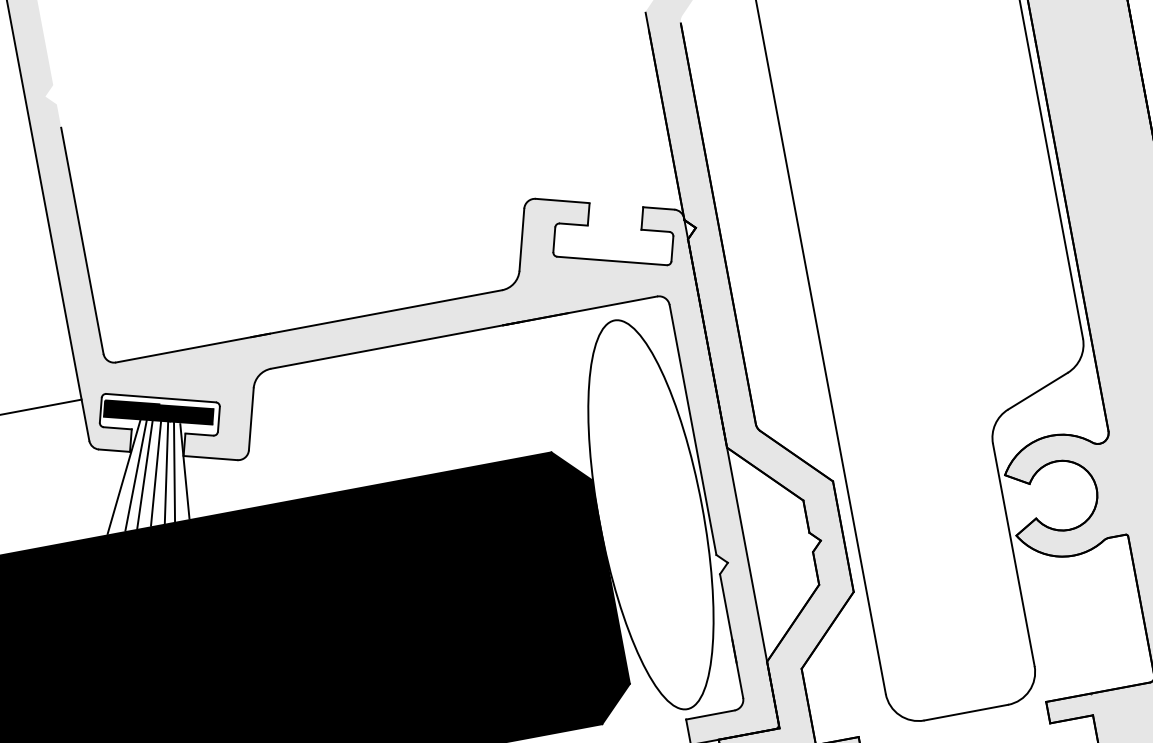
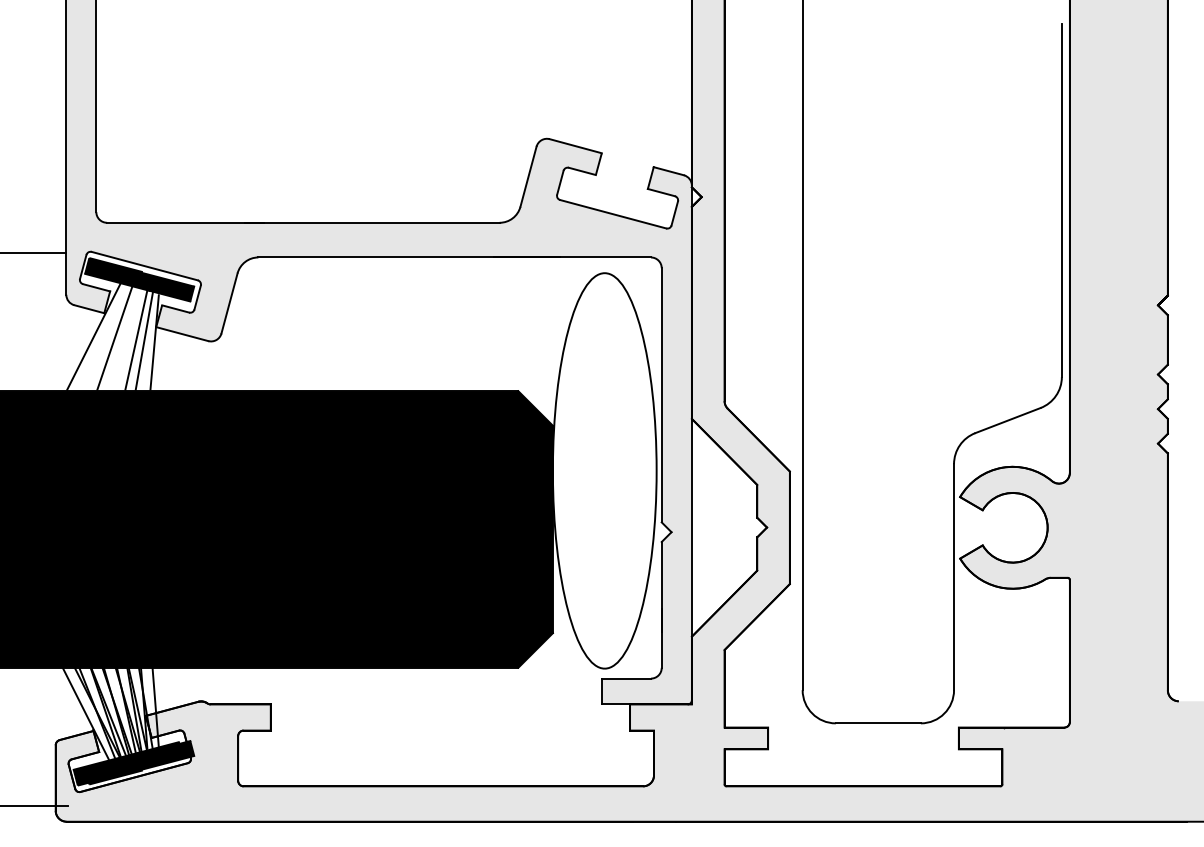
line: (155, 473) -> (125, 339), removed
line: (135, 475) -> (105, 337), removed

